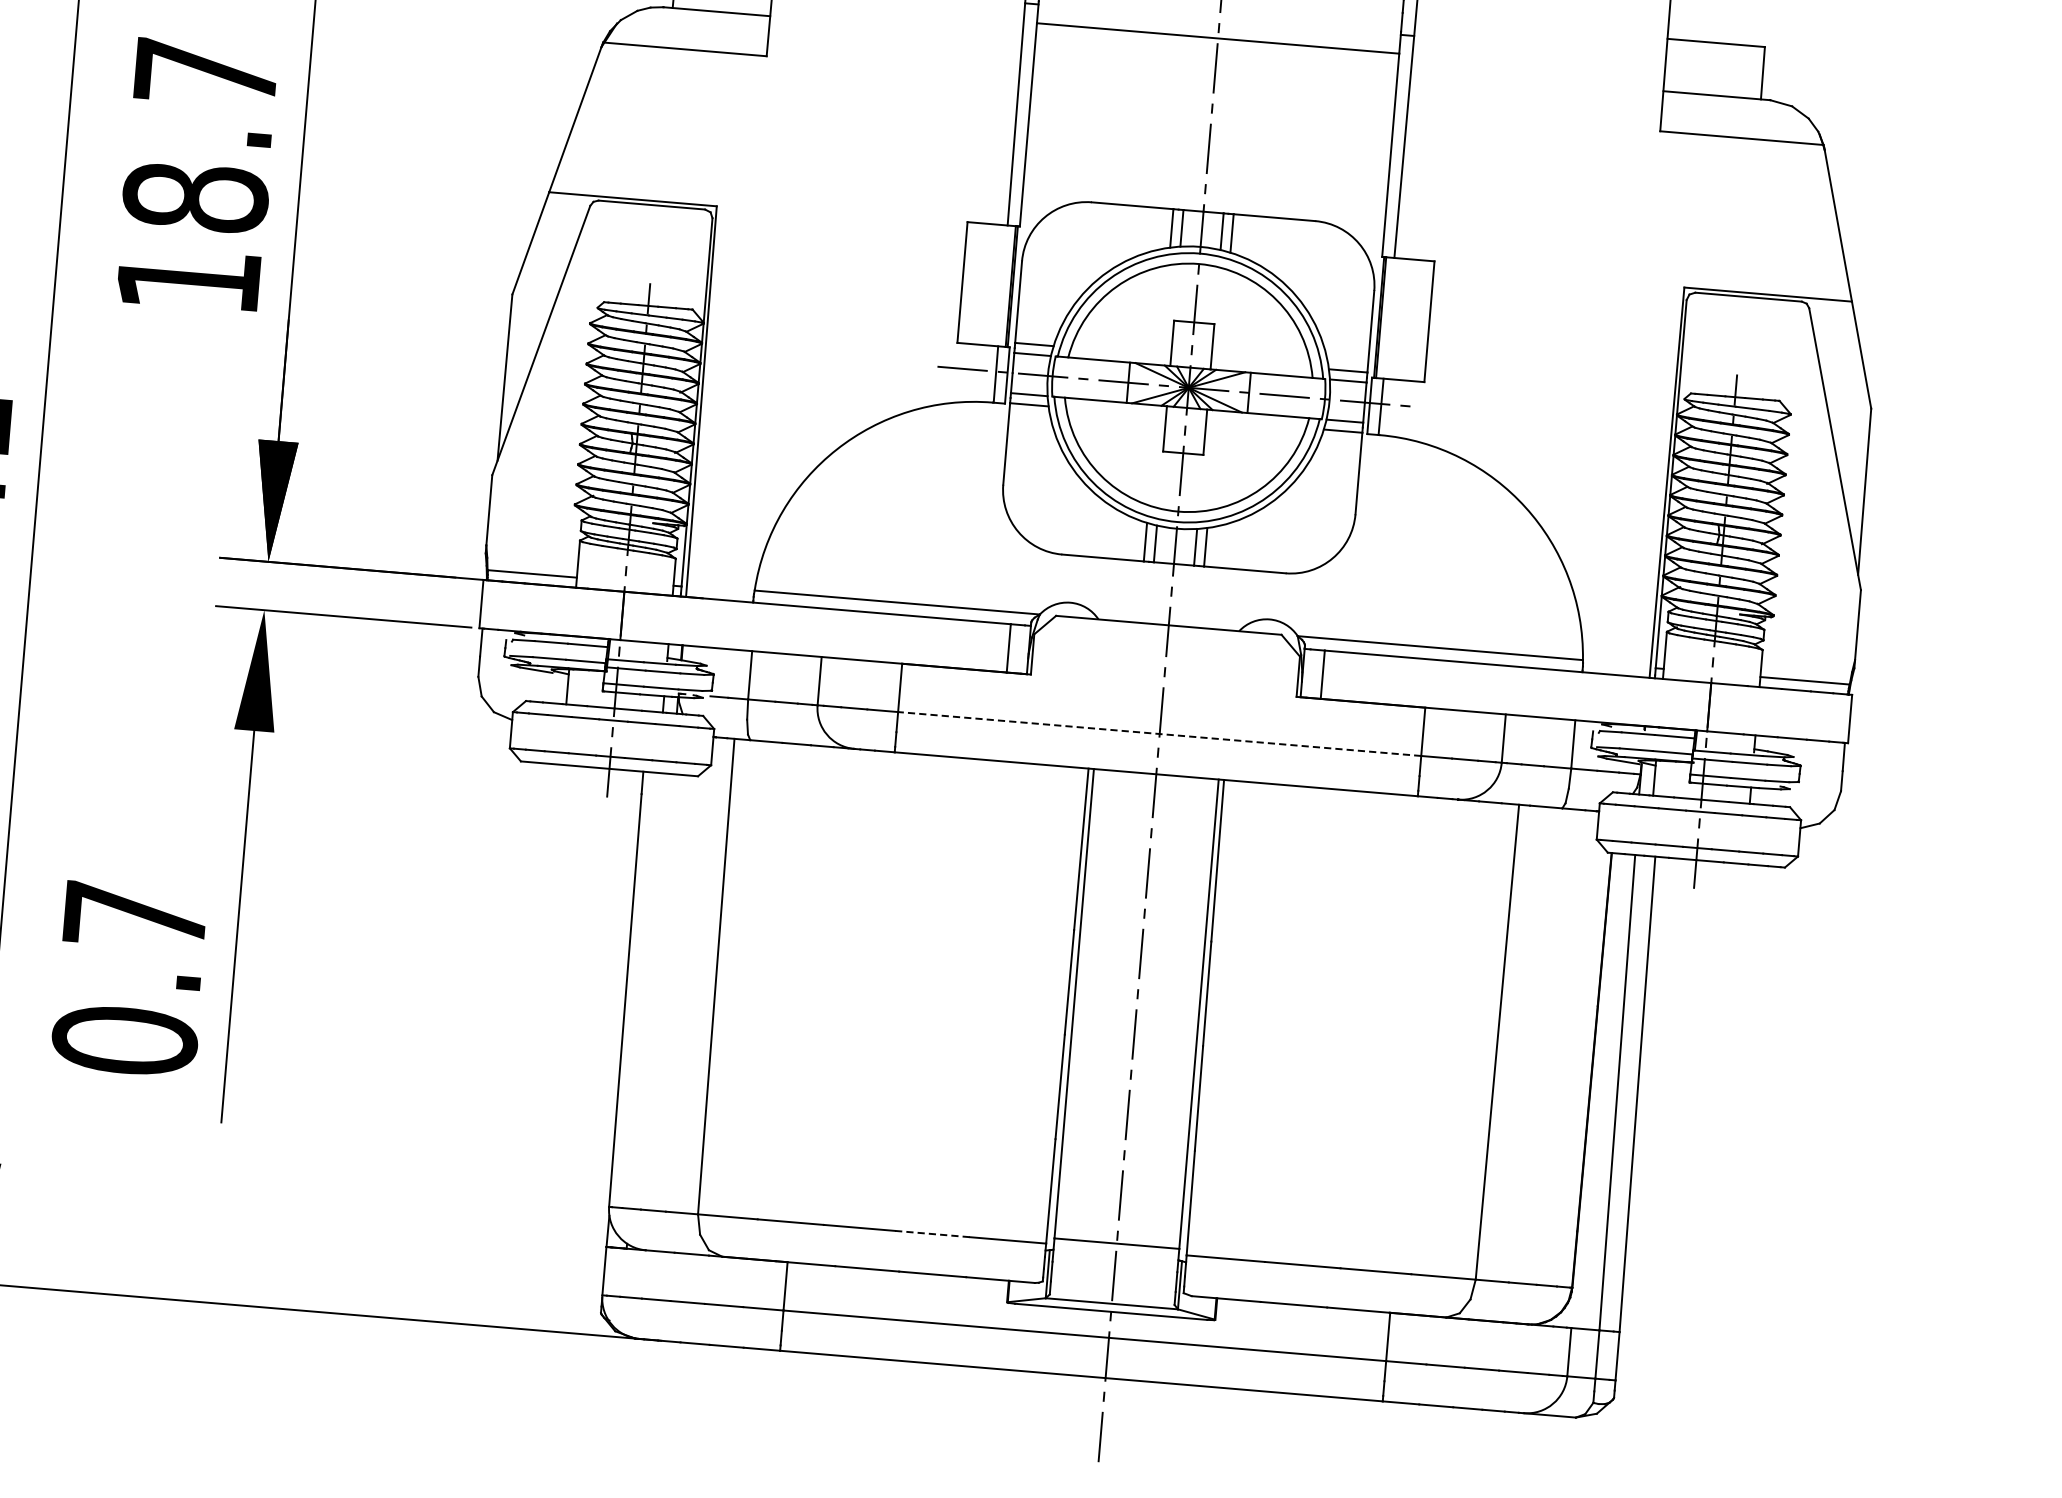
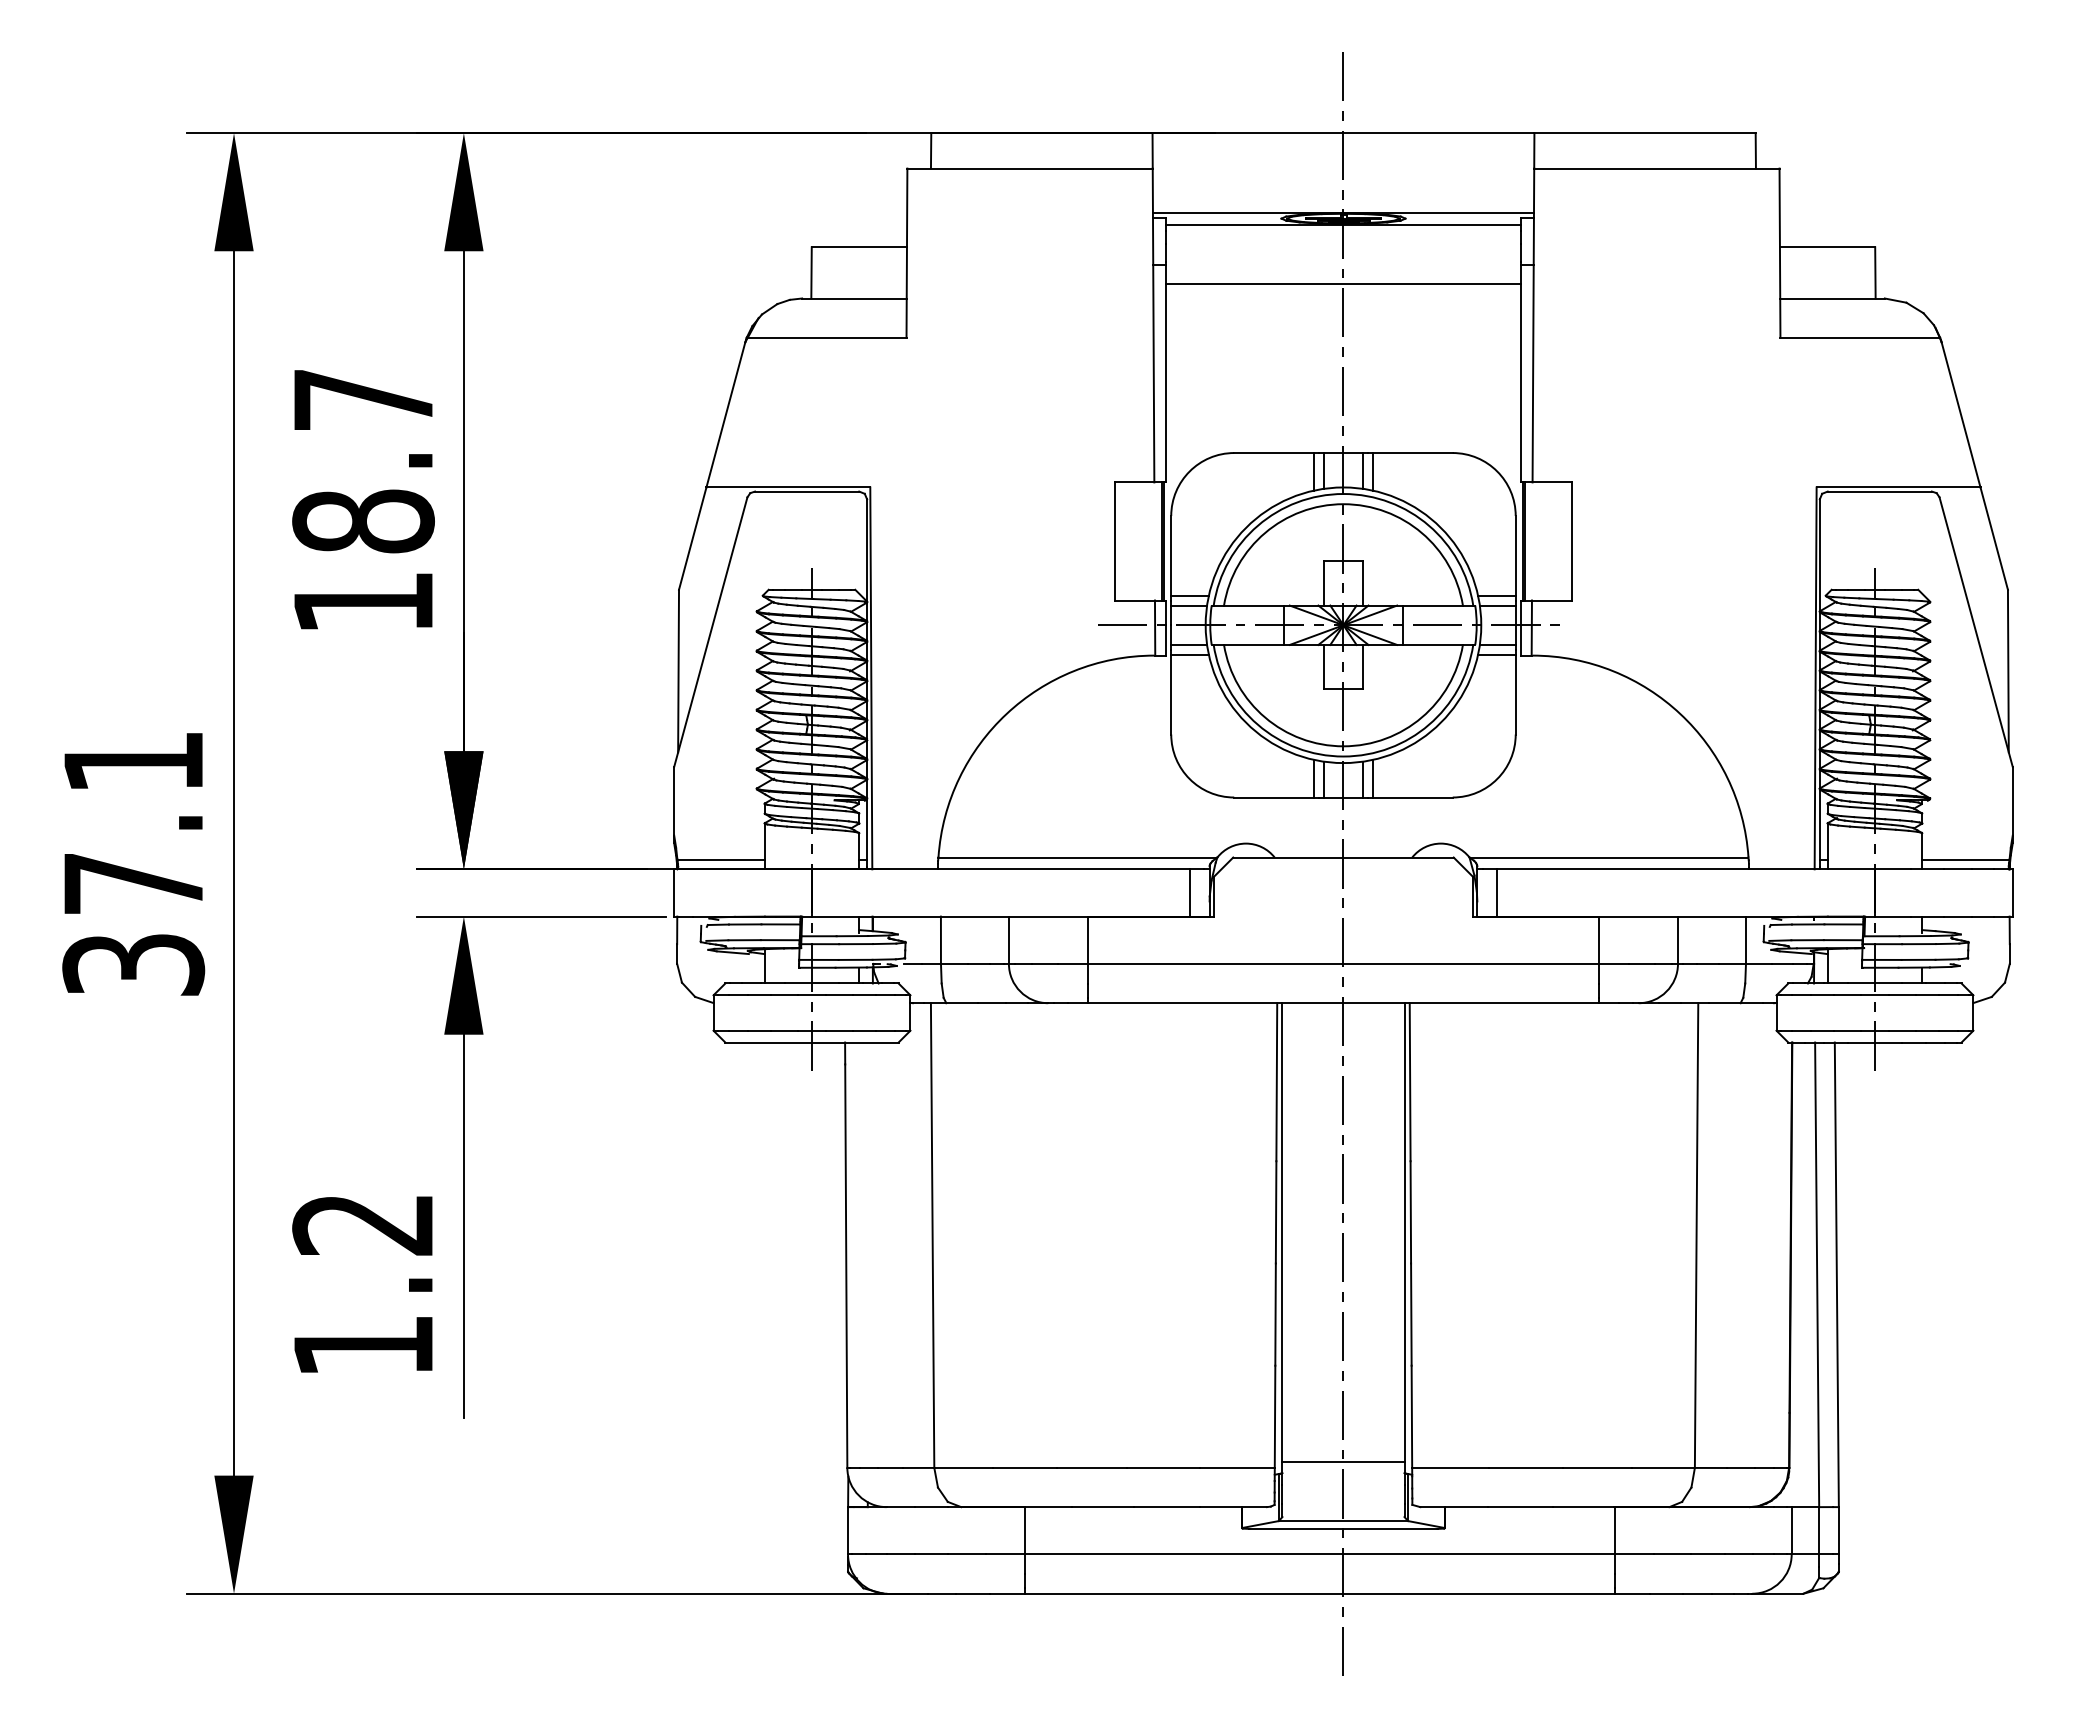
line: (1159, 733) -> (1343, 963), dashed -> solid
text: (129, 979) -> (363, 1286), 0.7 -> 1.2
line: (932, 1233) -> (1163, 1467), dashed -> solid

